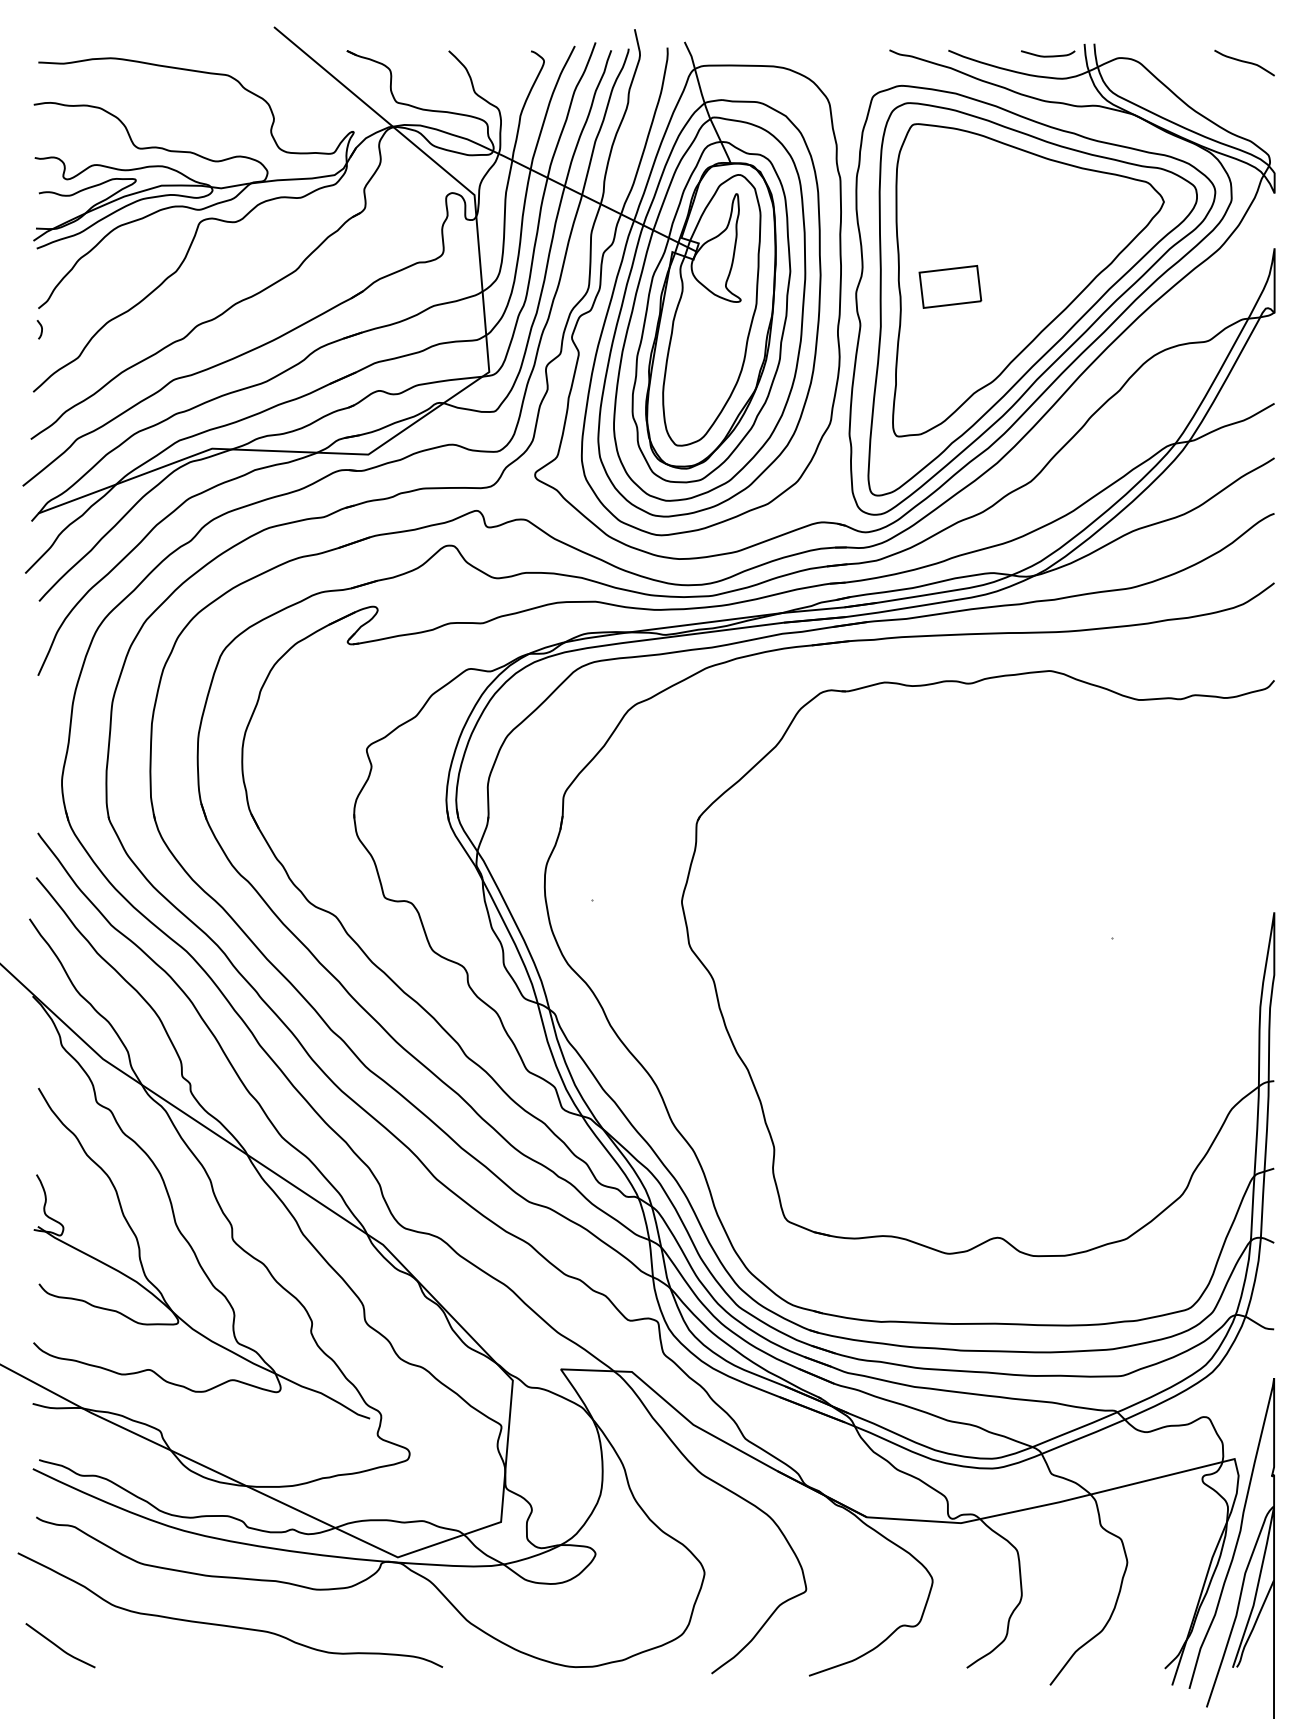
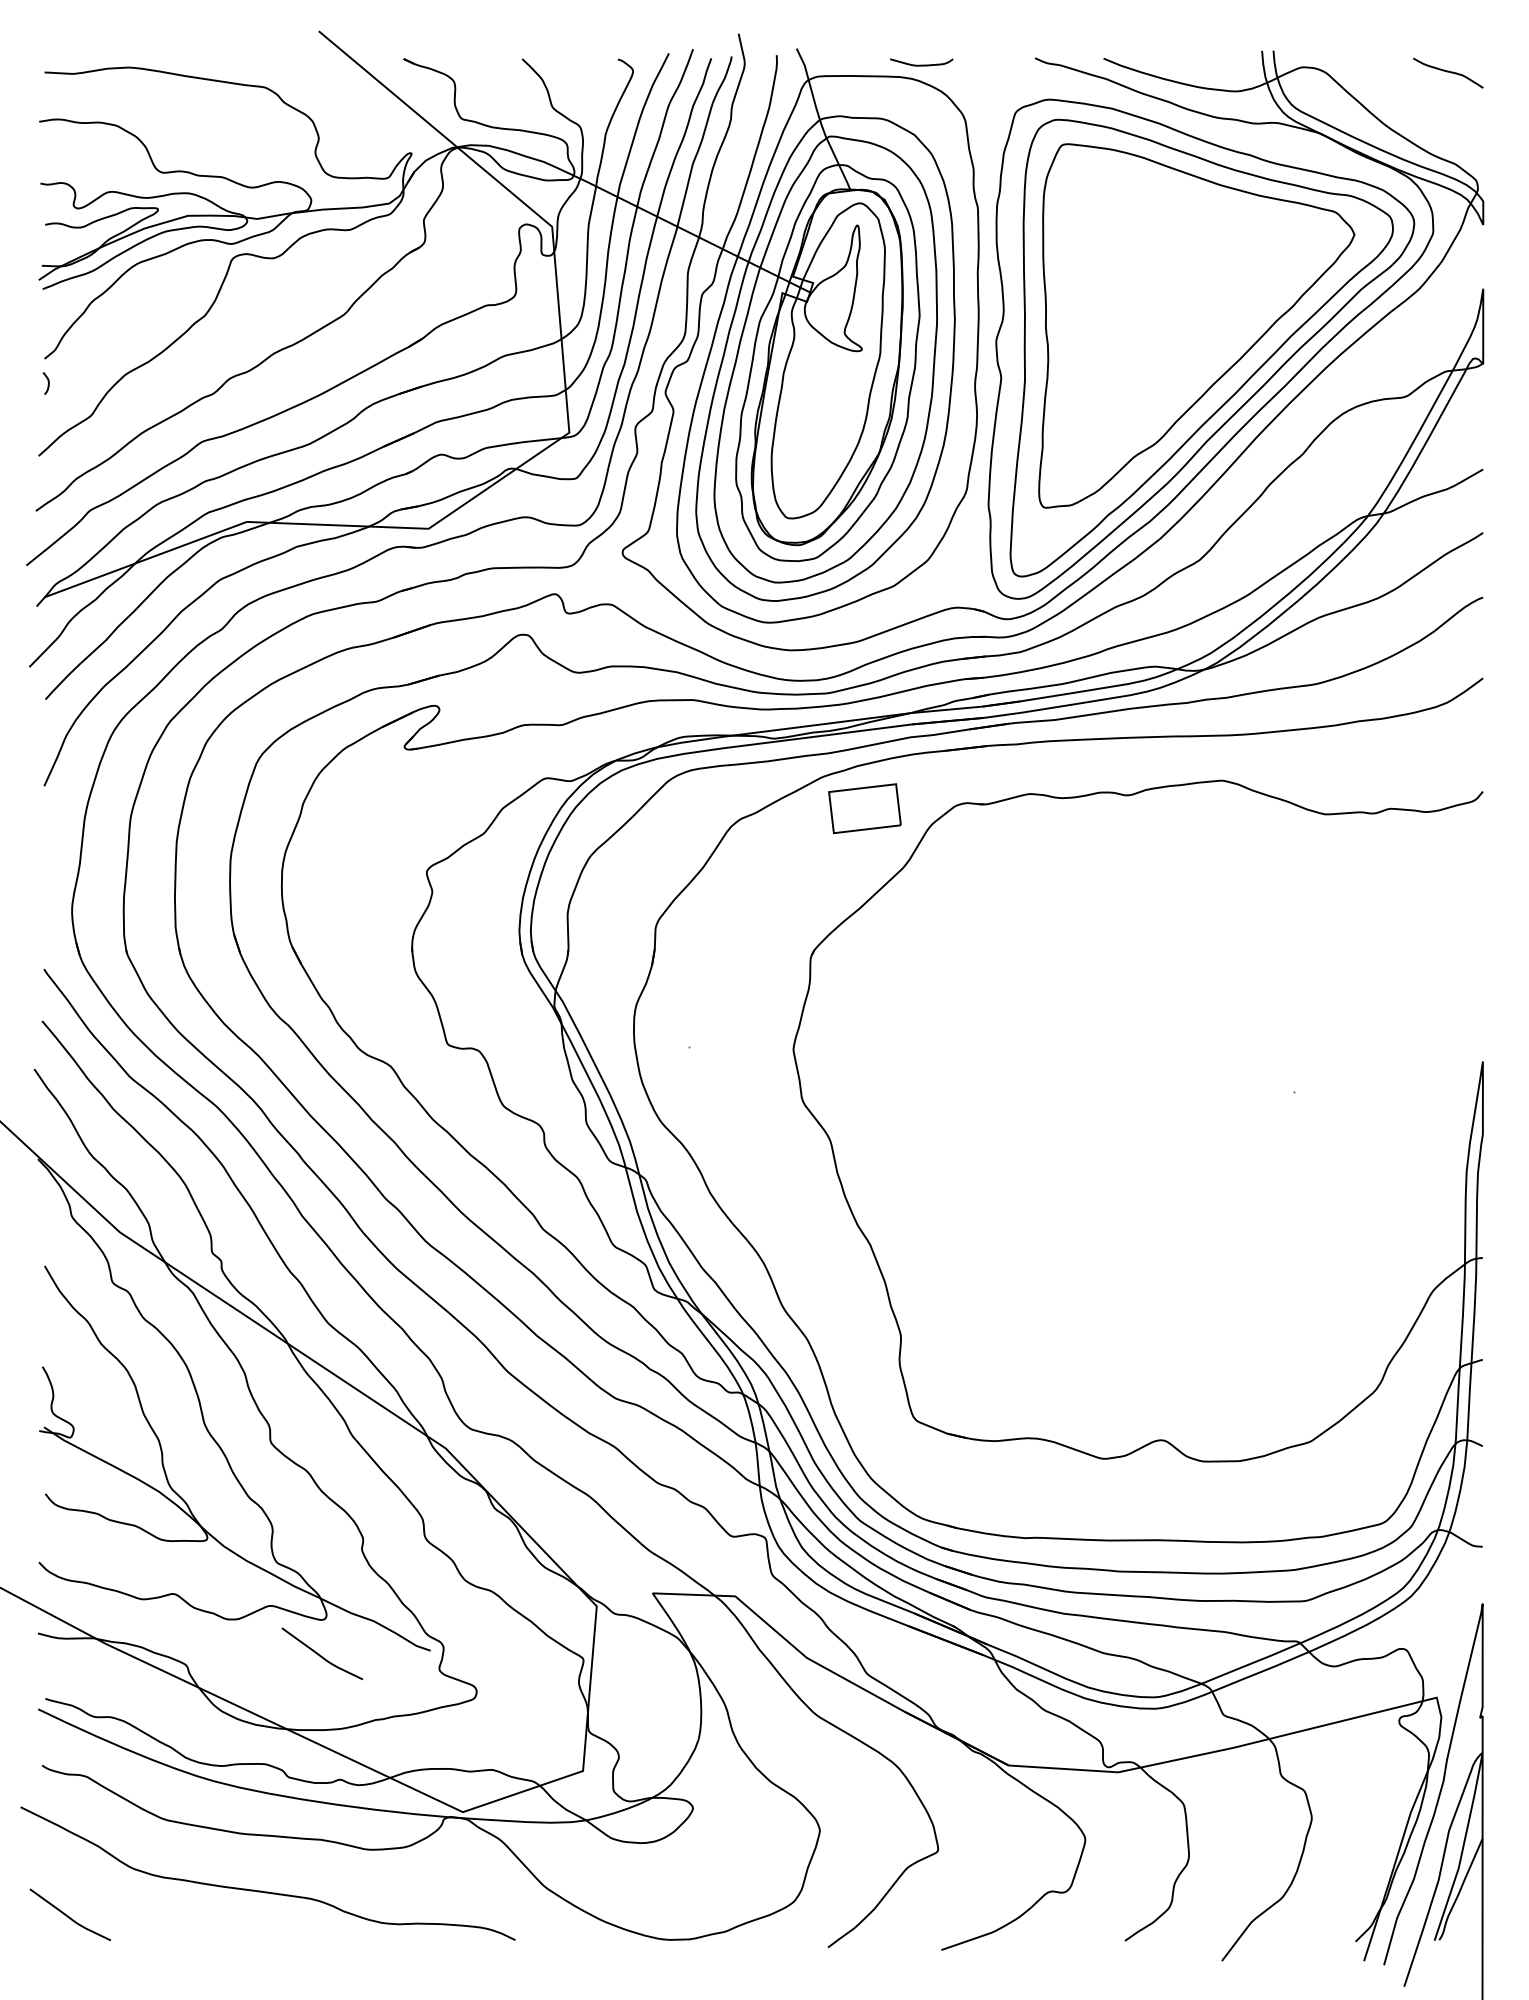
curve: (1047, 55) -> (921, 64), moved
part: (950, 286) -> (864, 808), moved
curve: (275, 1421) -> (320, 1654), added

